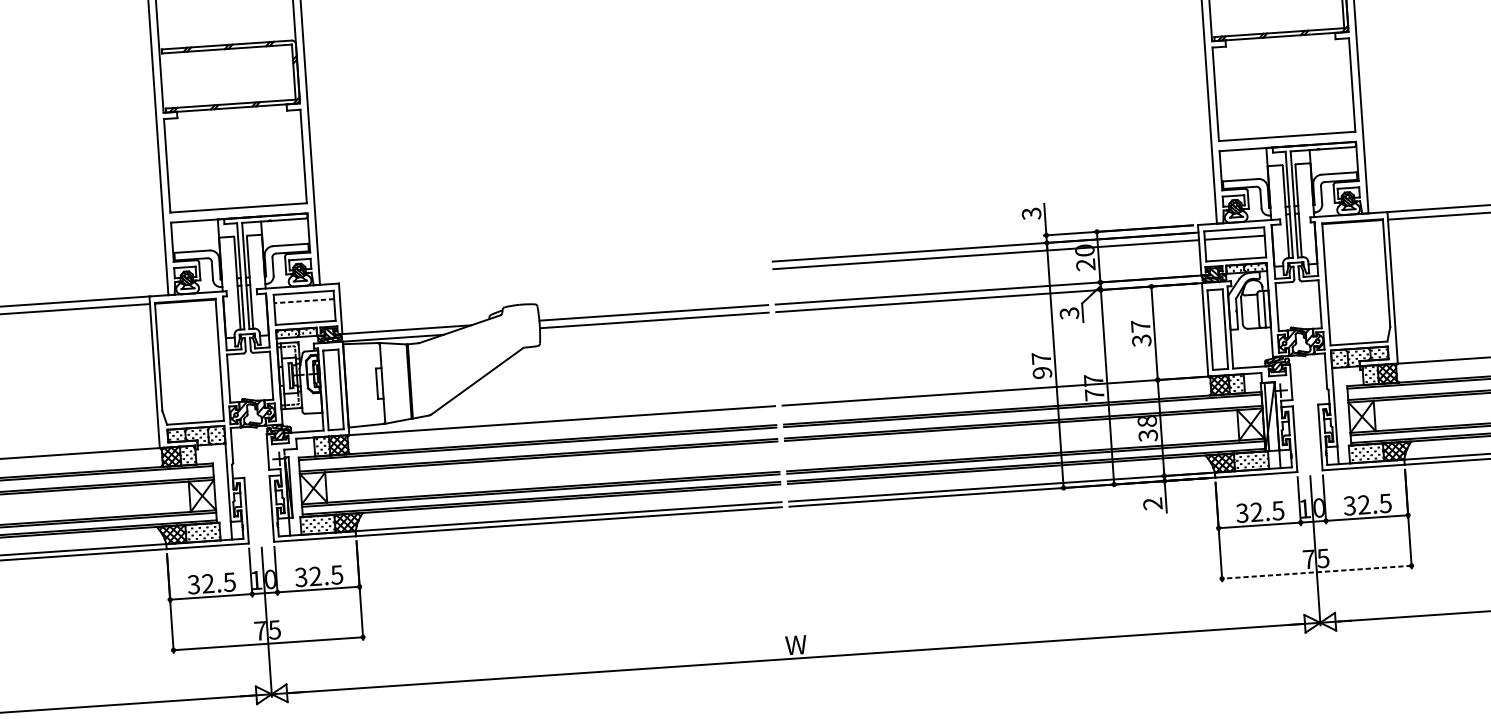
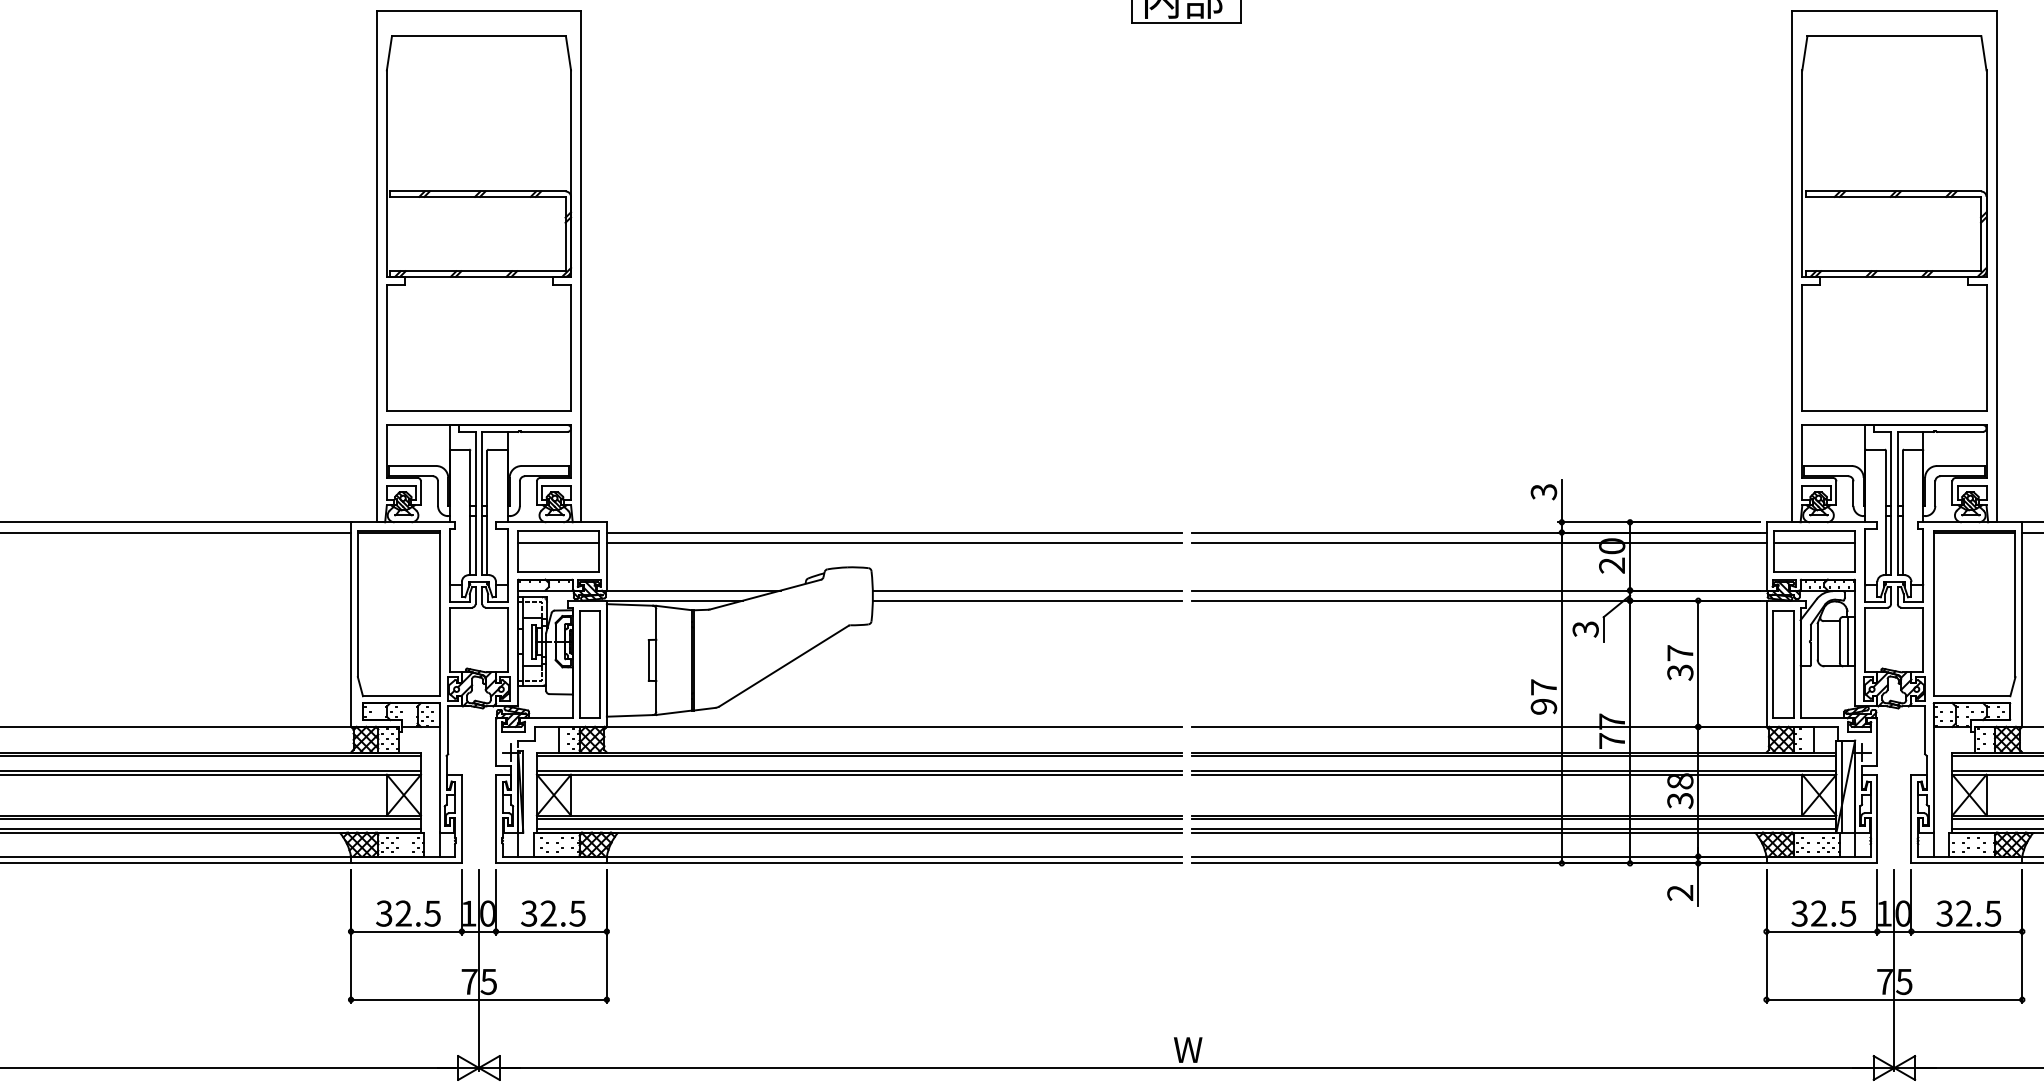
line: (551, 276) -> (893, 532), added
line: (552, 284) -> (893, 542), added
line: (304, 300) -> (558, 542), dashed -> solid
line: (1316, 572) -> (1894, 999), dashed -> solid

